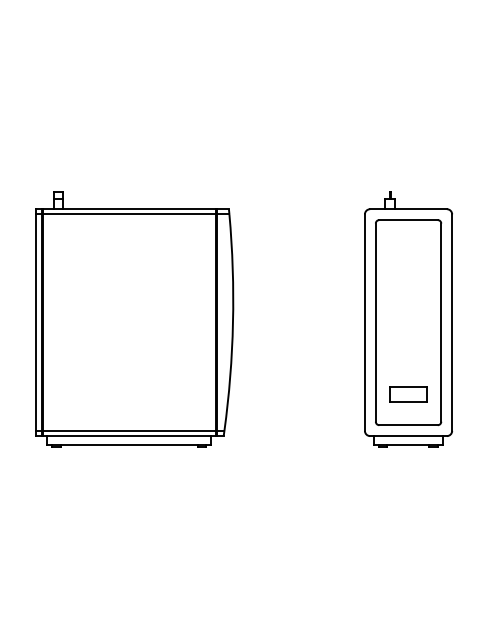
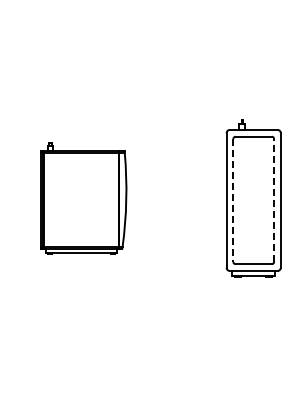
part: (134, 319) -> (83, 198), size x0.7
line: (375, 322) -> (233, 200), solid -> dashed
line: (441, 322) -> (274, 200), solid -> dashed
part: (408, 393) -> (253, 244), removed

